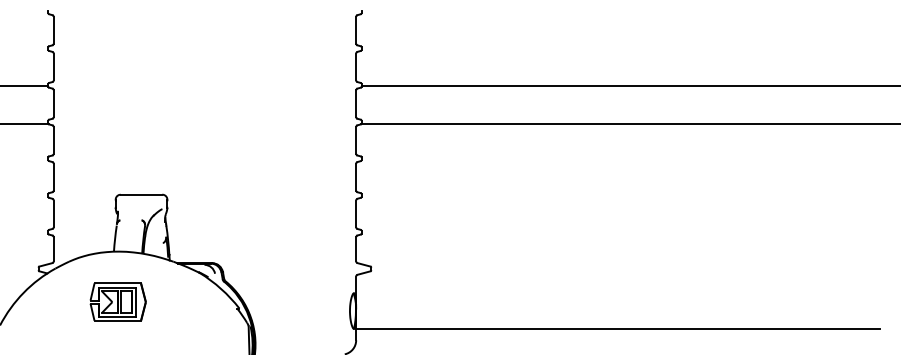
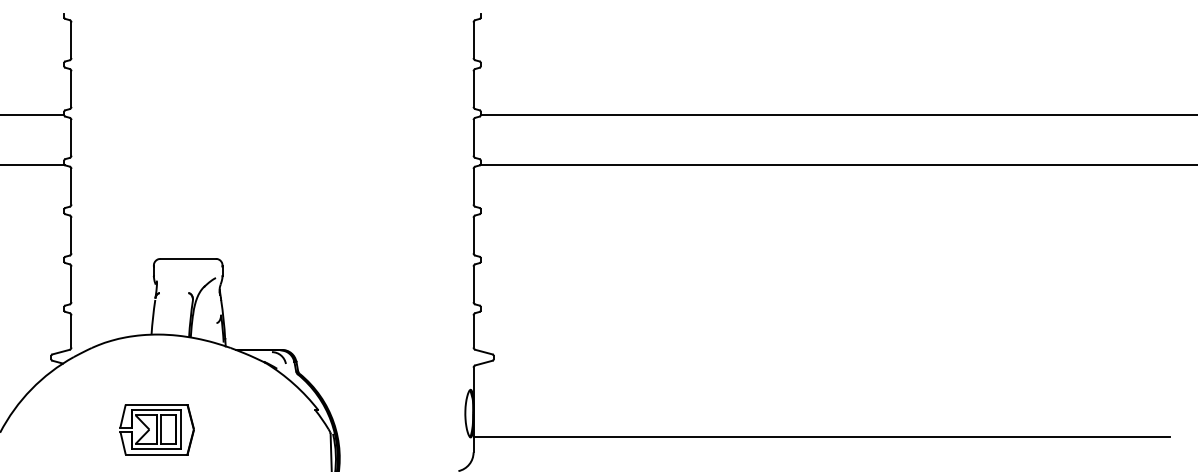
part: (117, 301) -> (156, 428), moved

